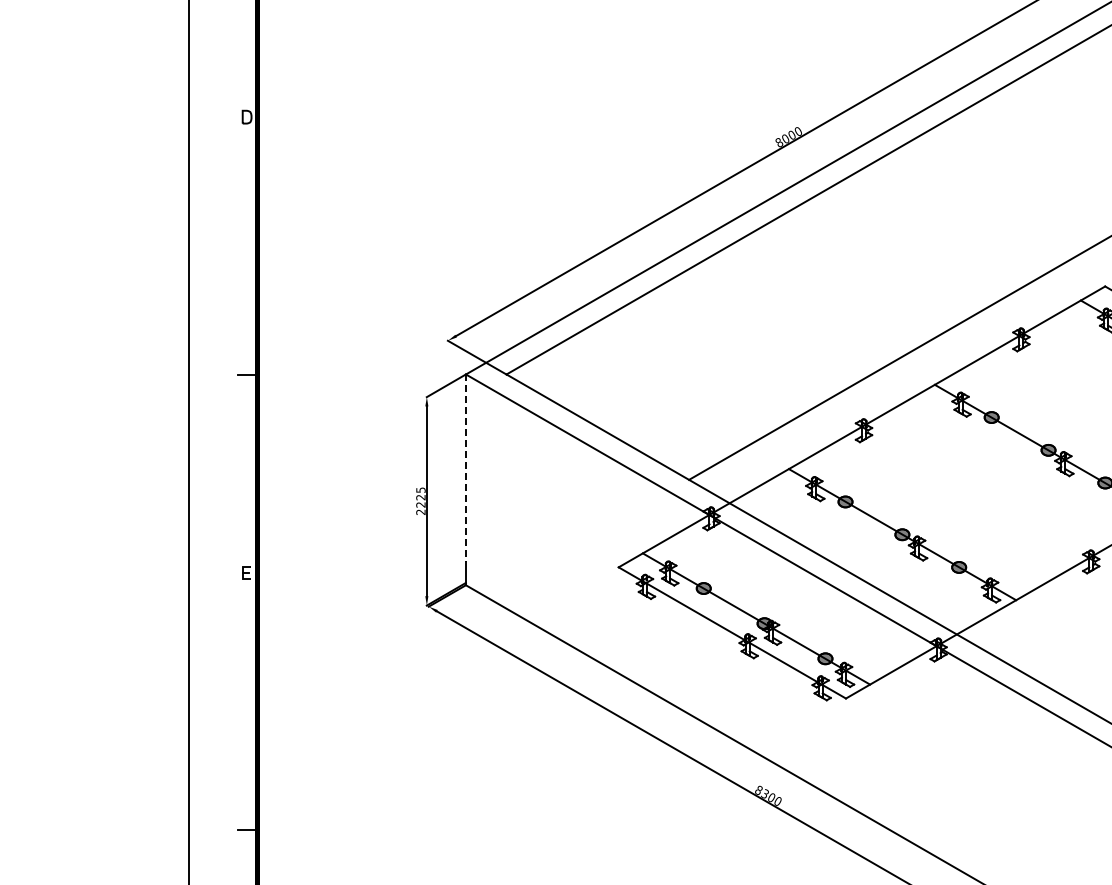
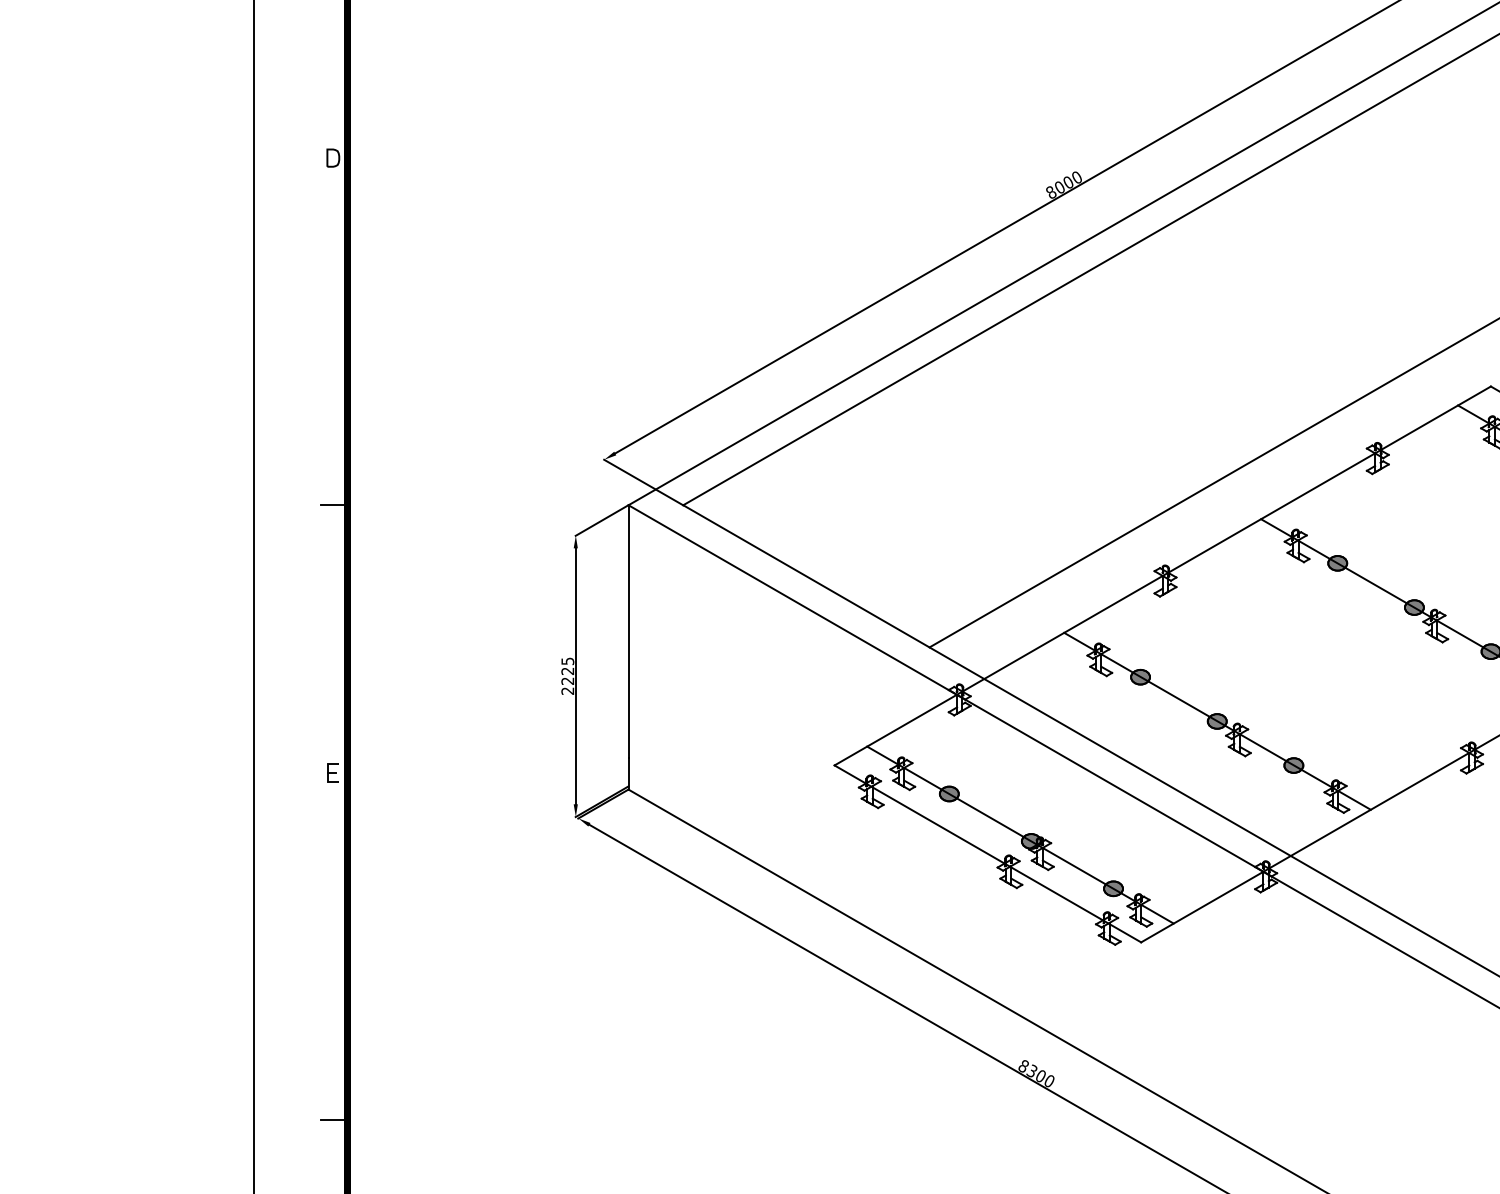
line: (465, 468) -> (627, 632), dashed -> solid

